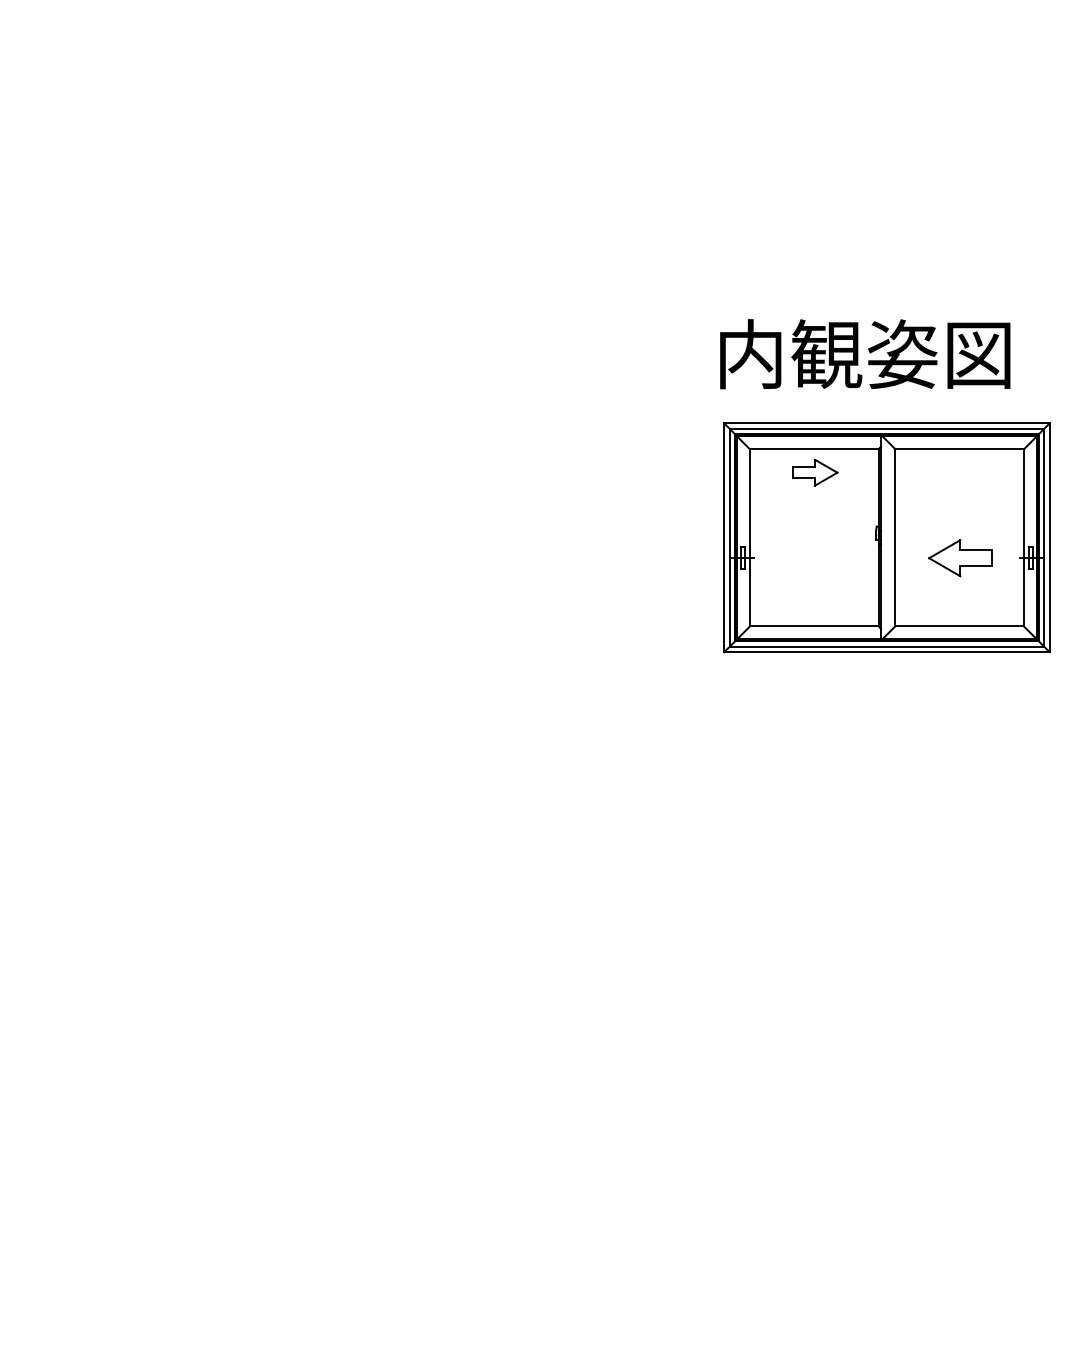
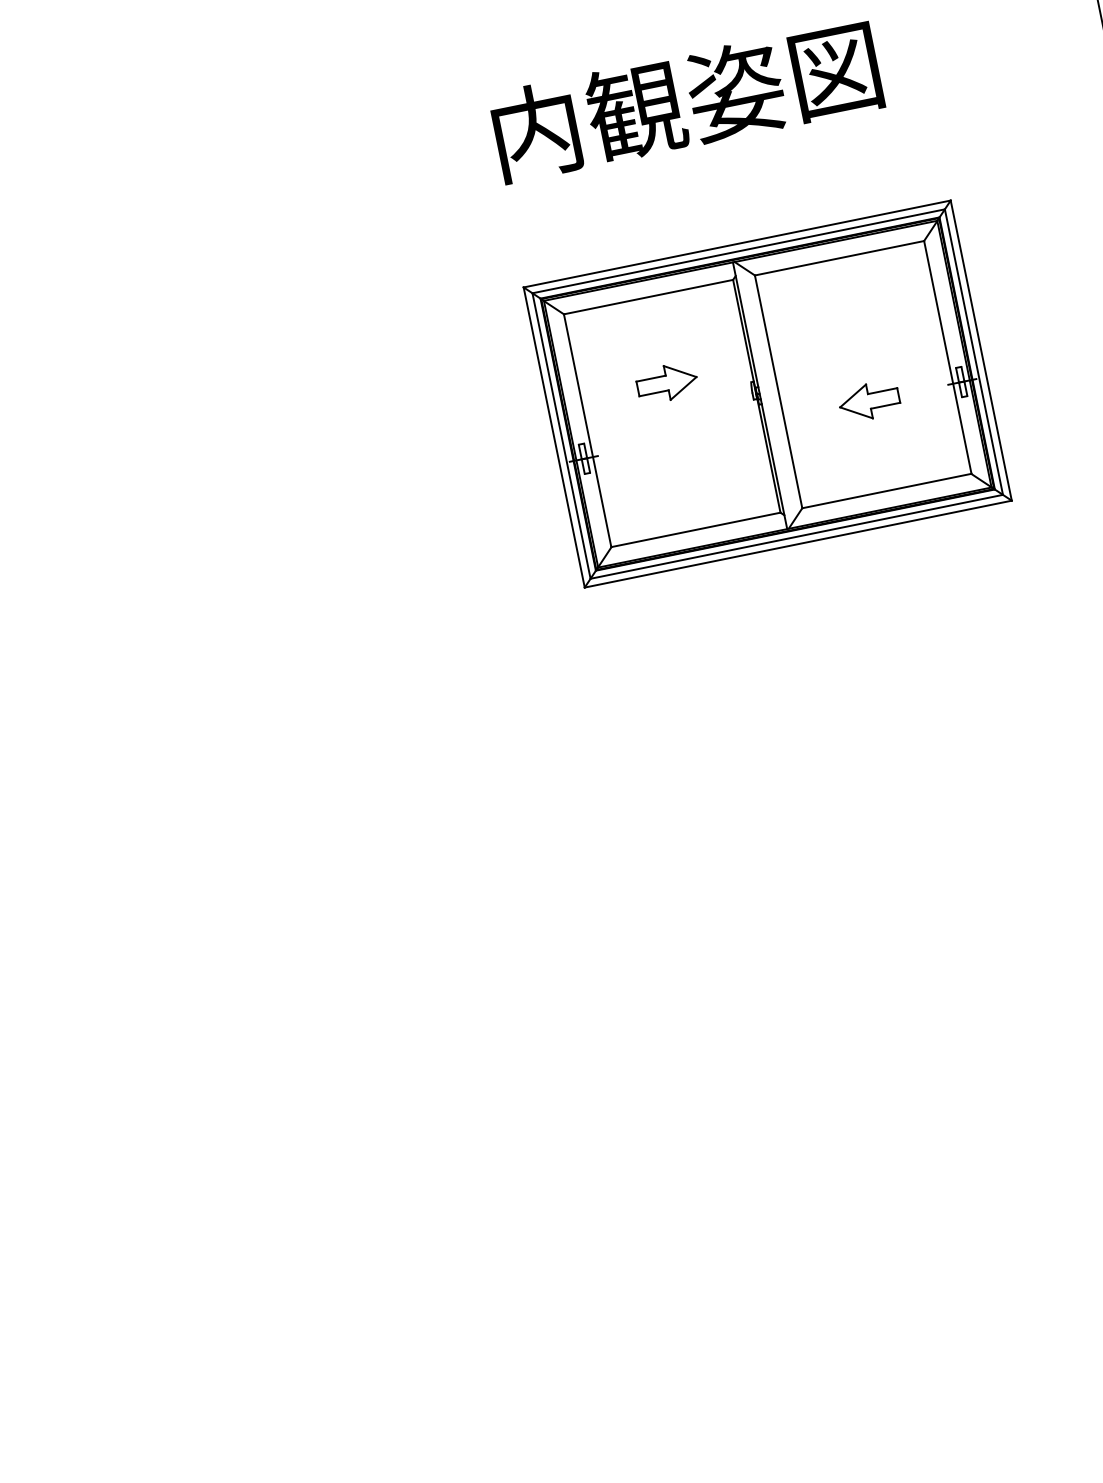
text: (865, 354) -> (686, 101), moved
part: (815, 472) -> (667, 382), moved
part: (959, 558) -> (868, 401), size x0.71

